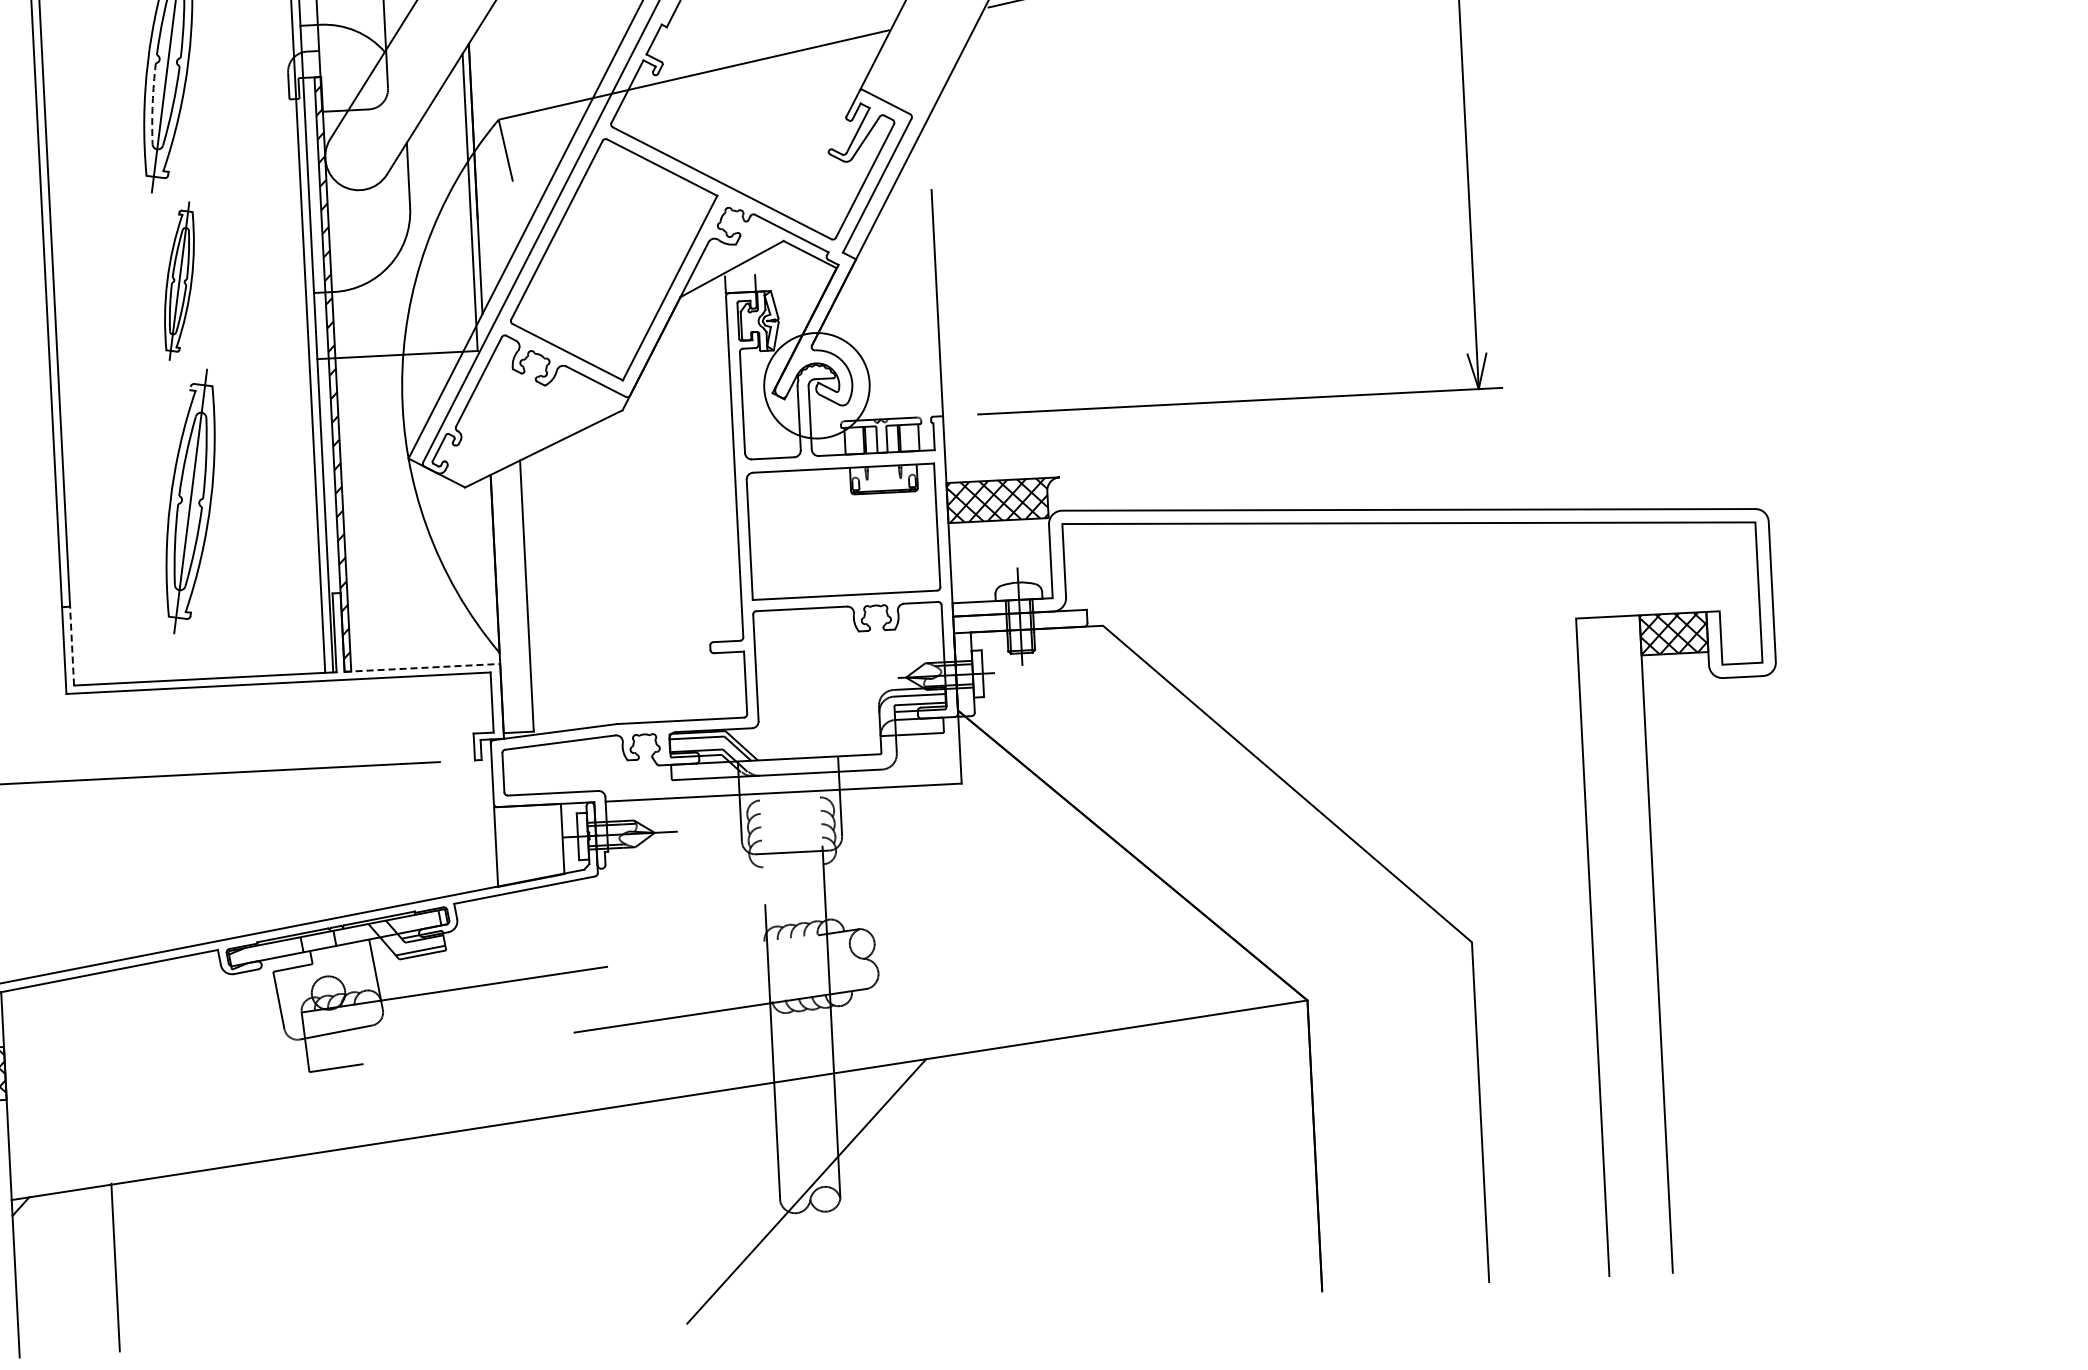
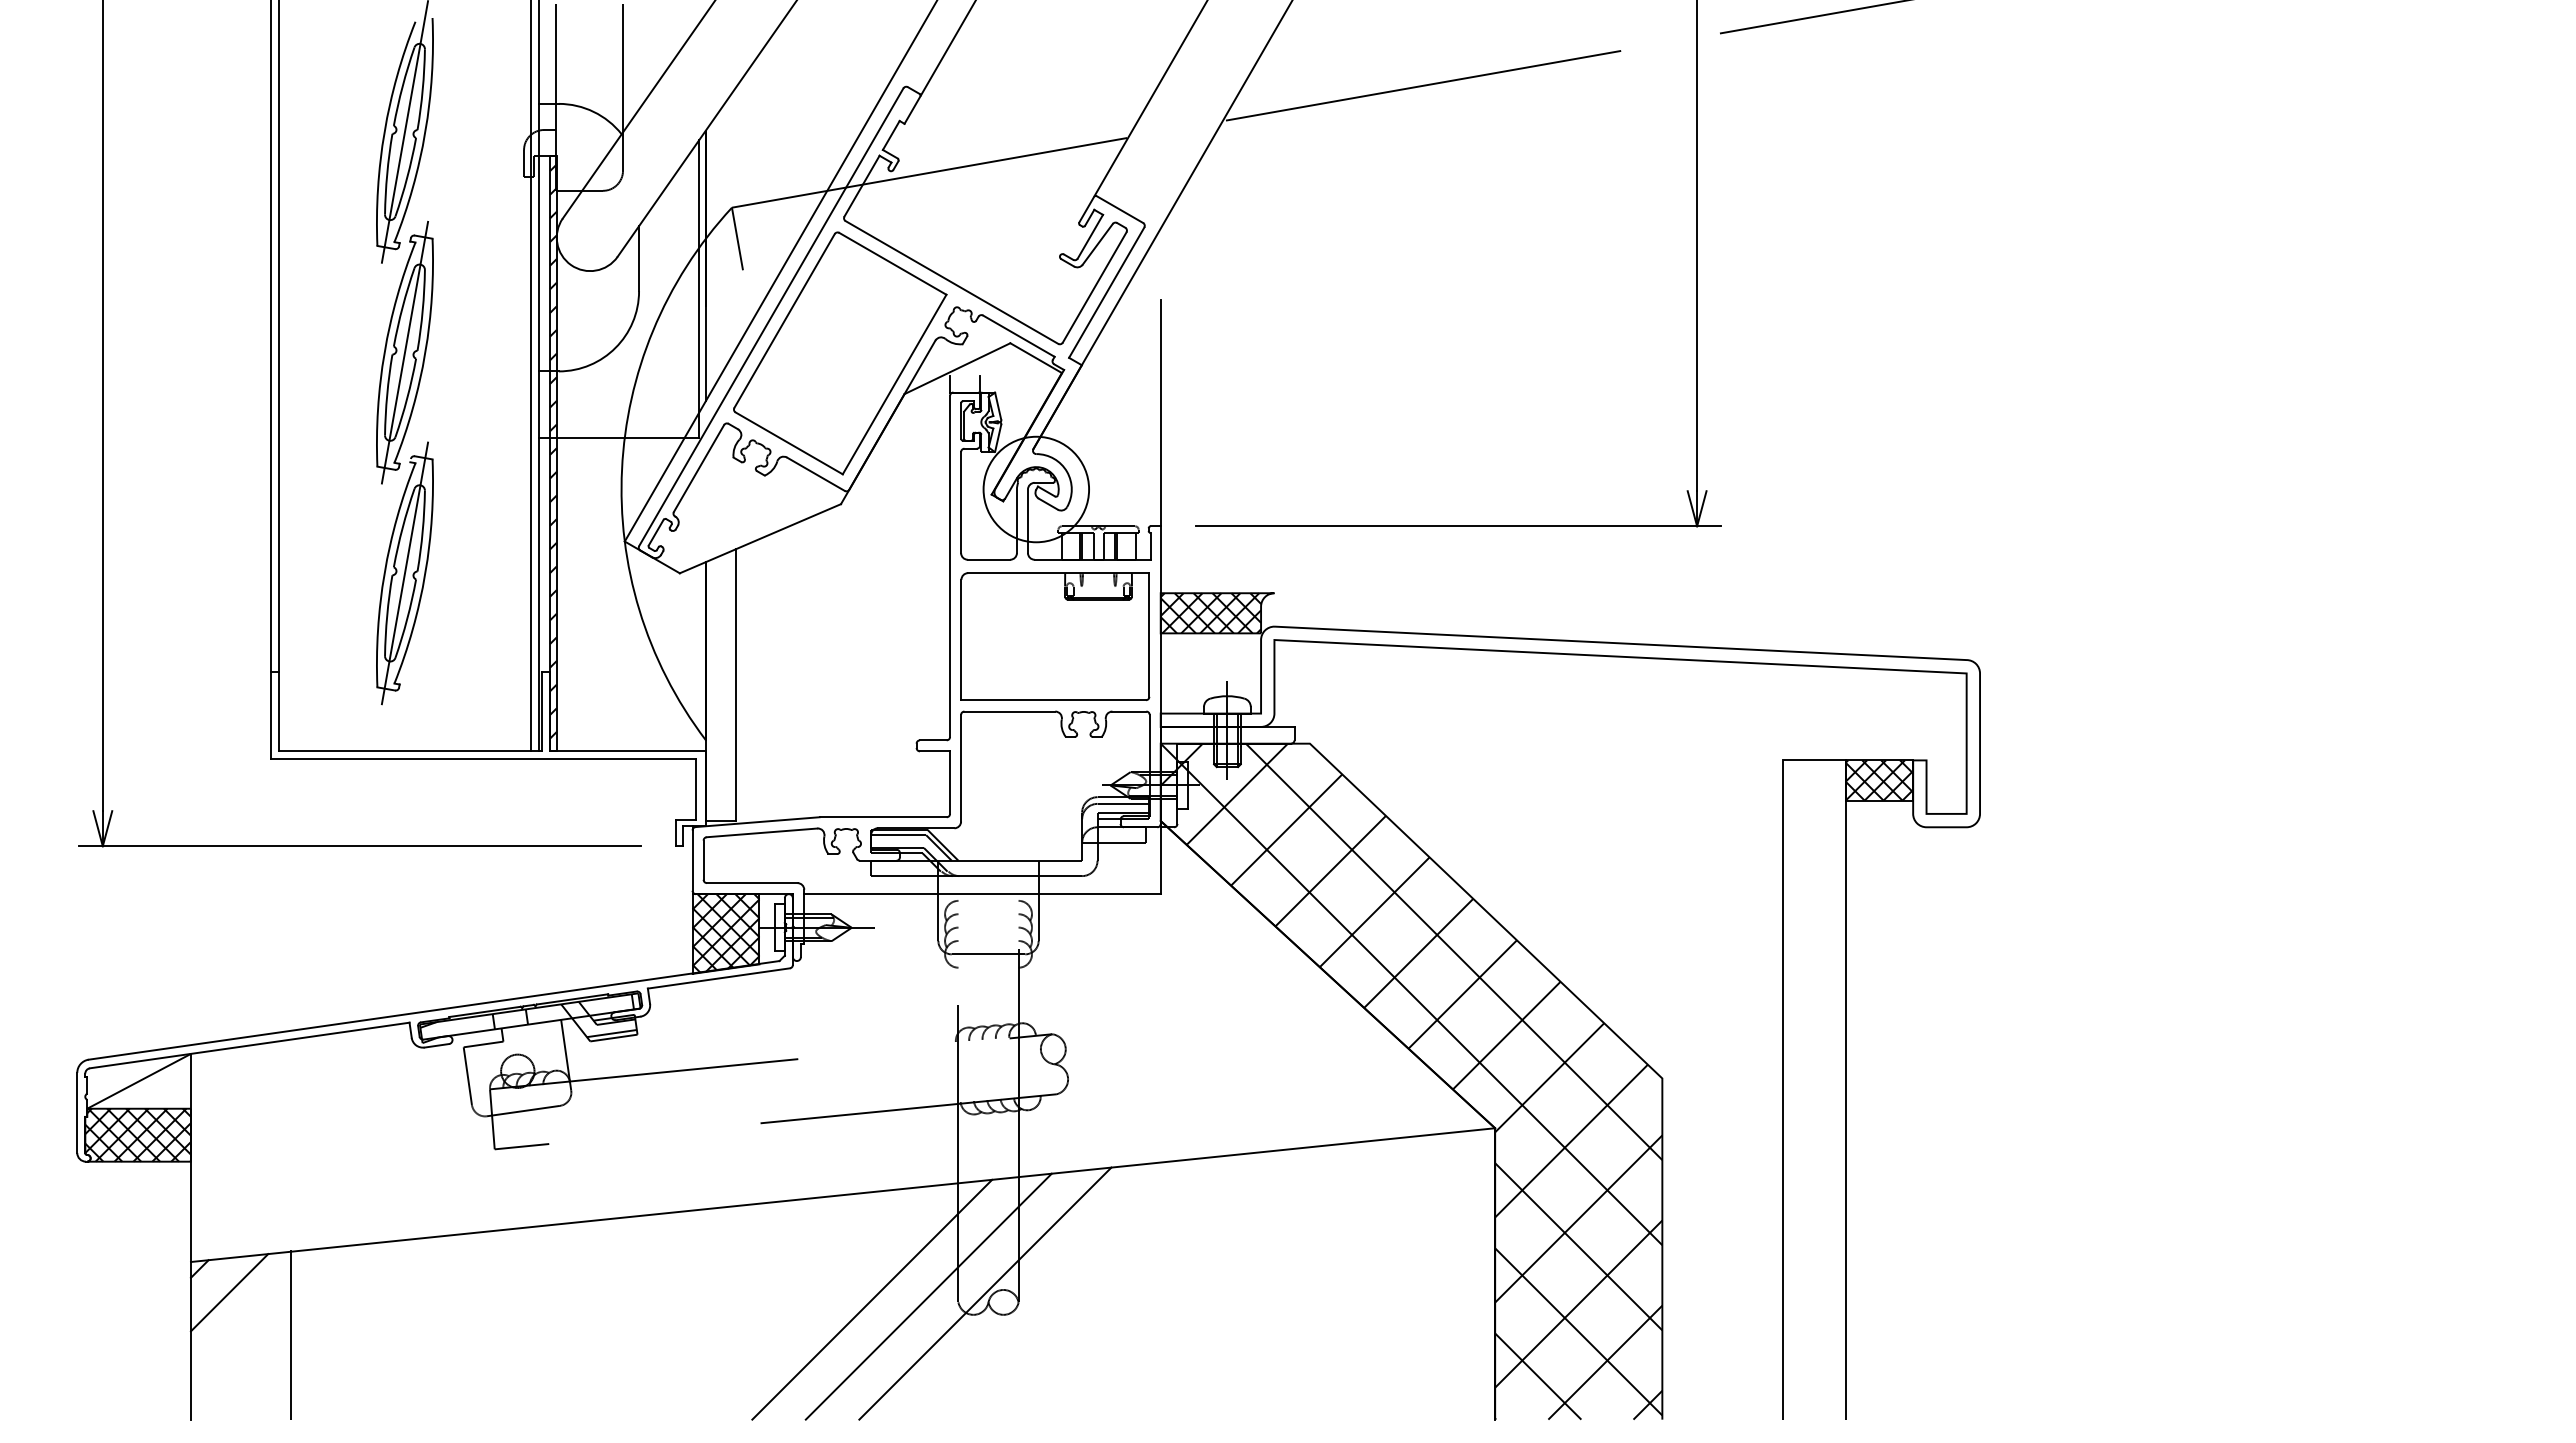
arc: (153, 103) -> (387, 174), dashed -> solid
part: (178, 280) -> (404, 352), size x1.67
line: (72, 645) -> (279, 711), dashed -> solid
line: (422, 668) -> (628, 751), dashed -> solid
hatch: (528, 844) -> (725, 933), added
hatch: (1221, 958) -> (1411, 1081), added
line: (750, 1197) -> (928, 1296), added
line: (694, 1203) -> (872, 1299), added
line: (51, 1228) -> (229, 1292), added

